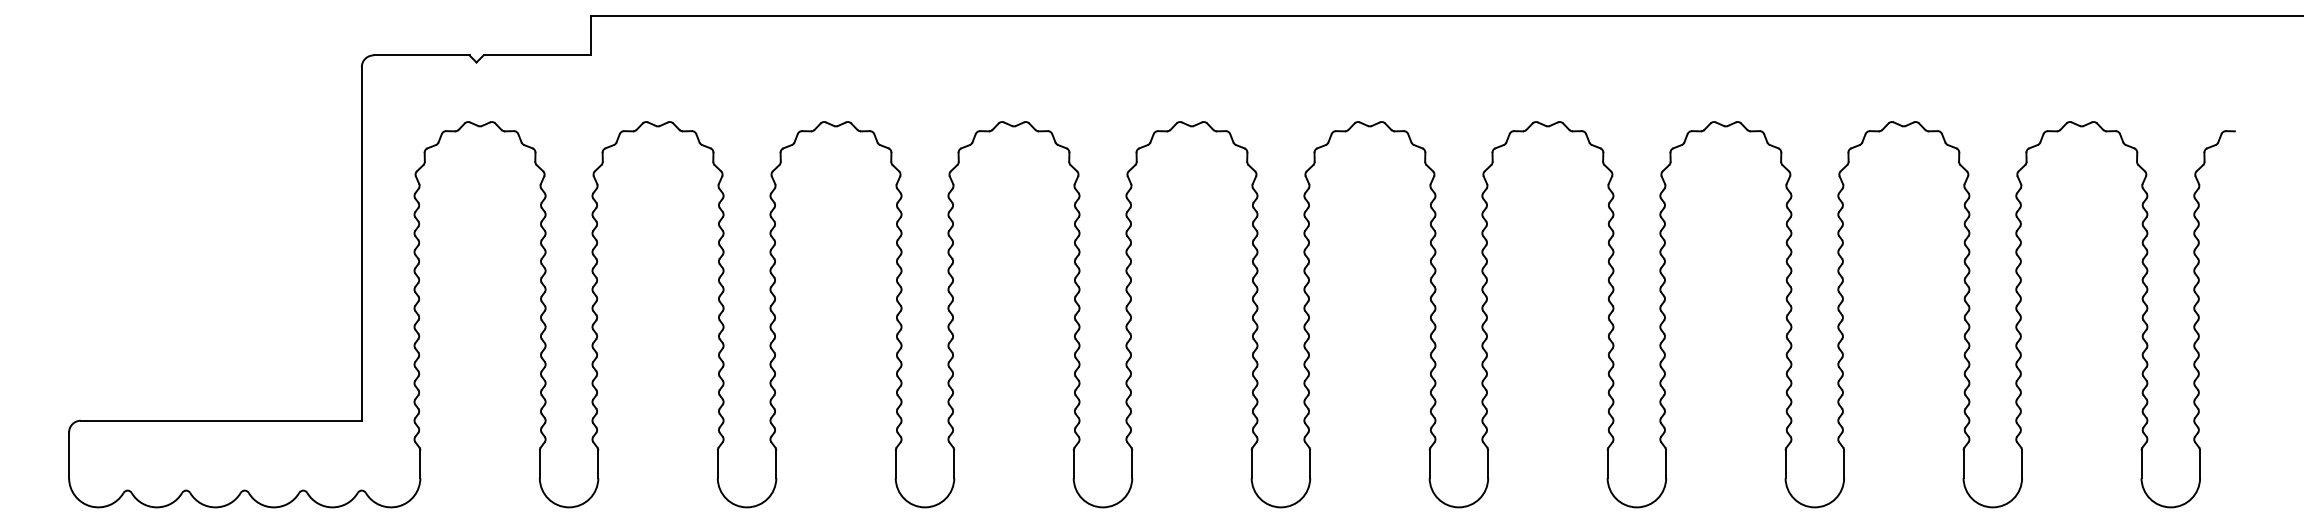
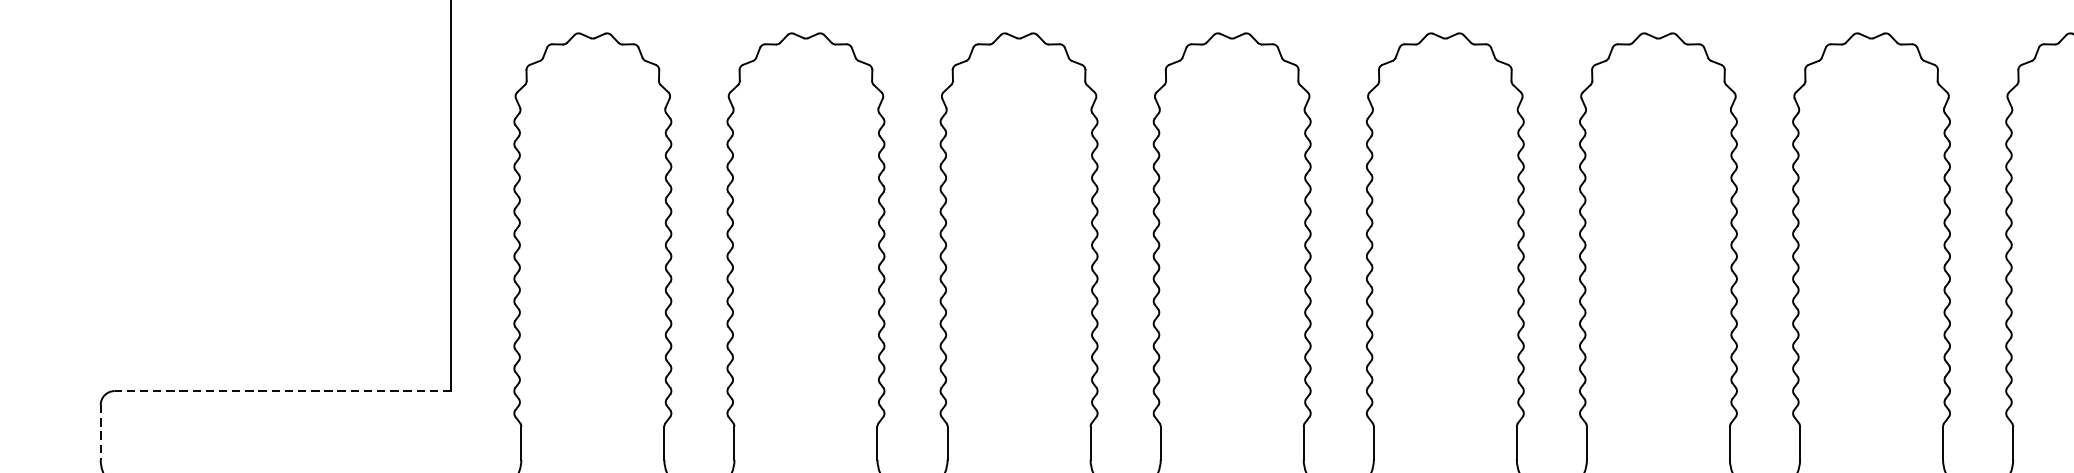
line: (221, 420) -> (283, 390), solid -> dashed
line: (69, 455) -> (101, 432), solid -> dashed

